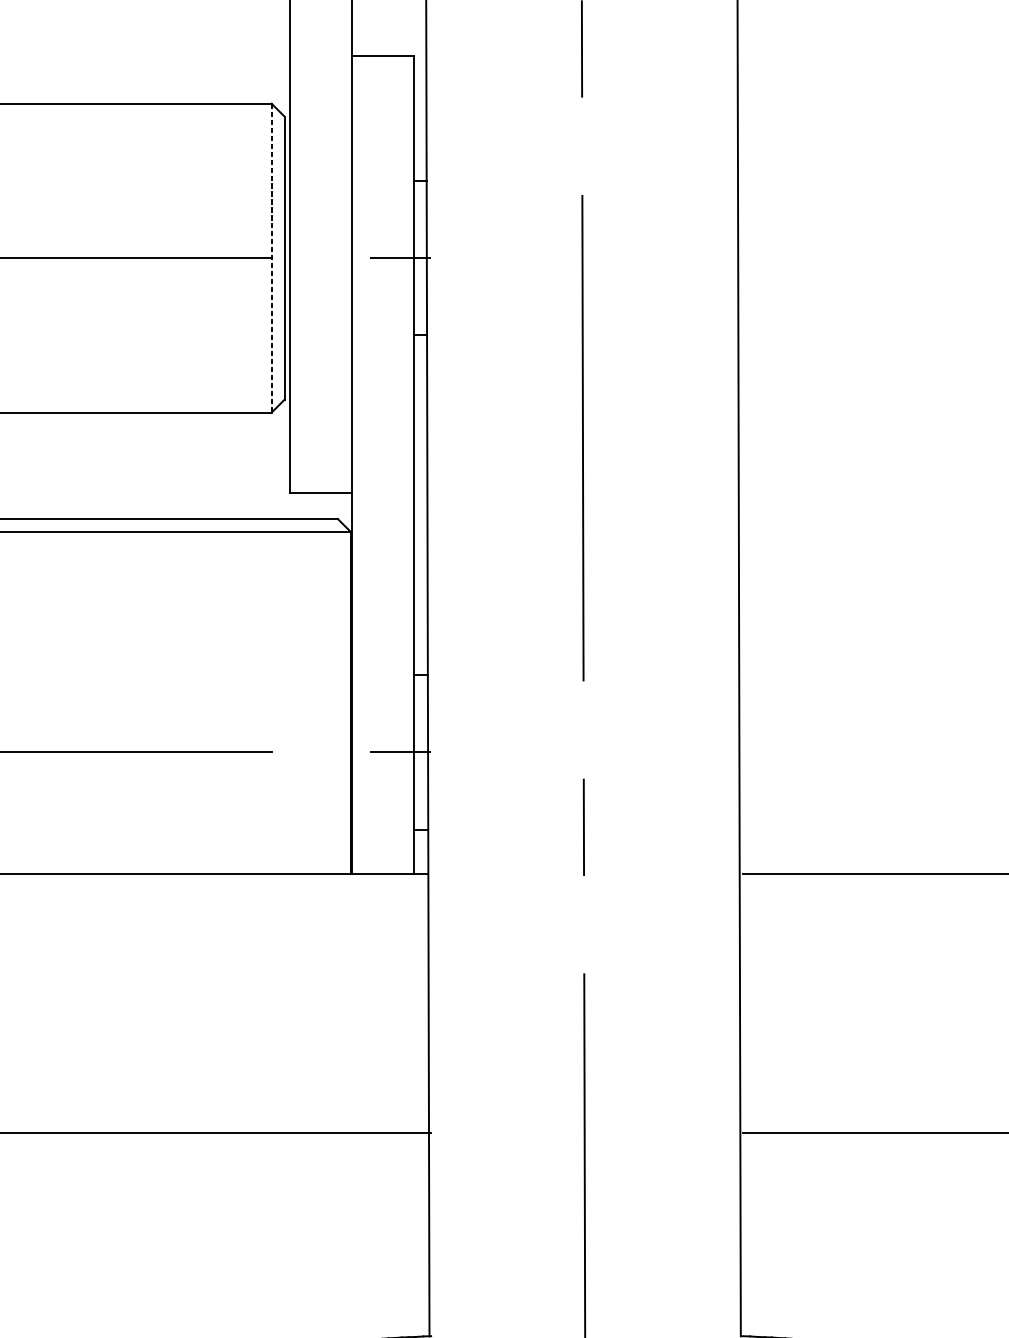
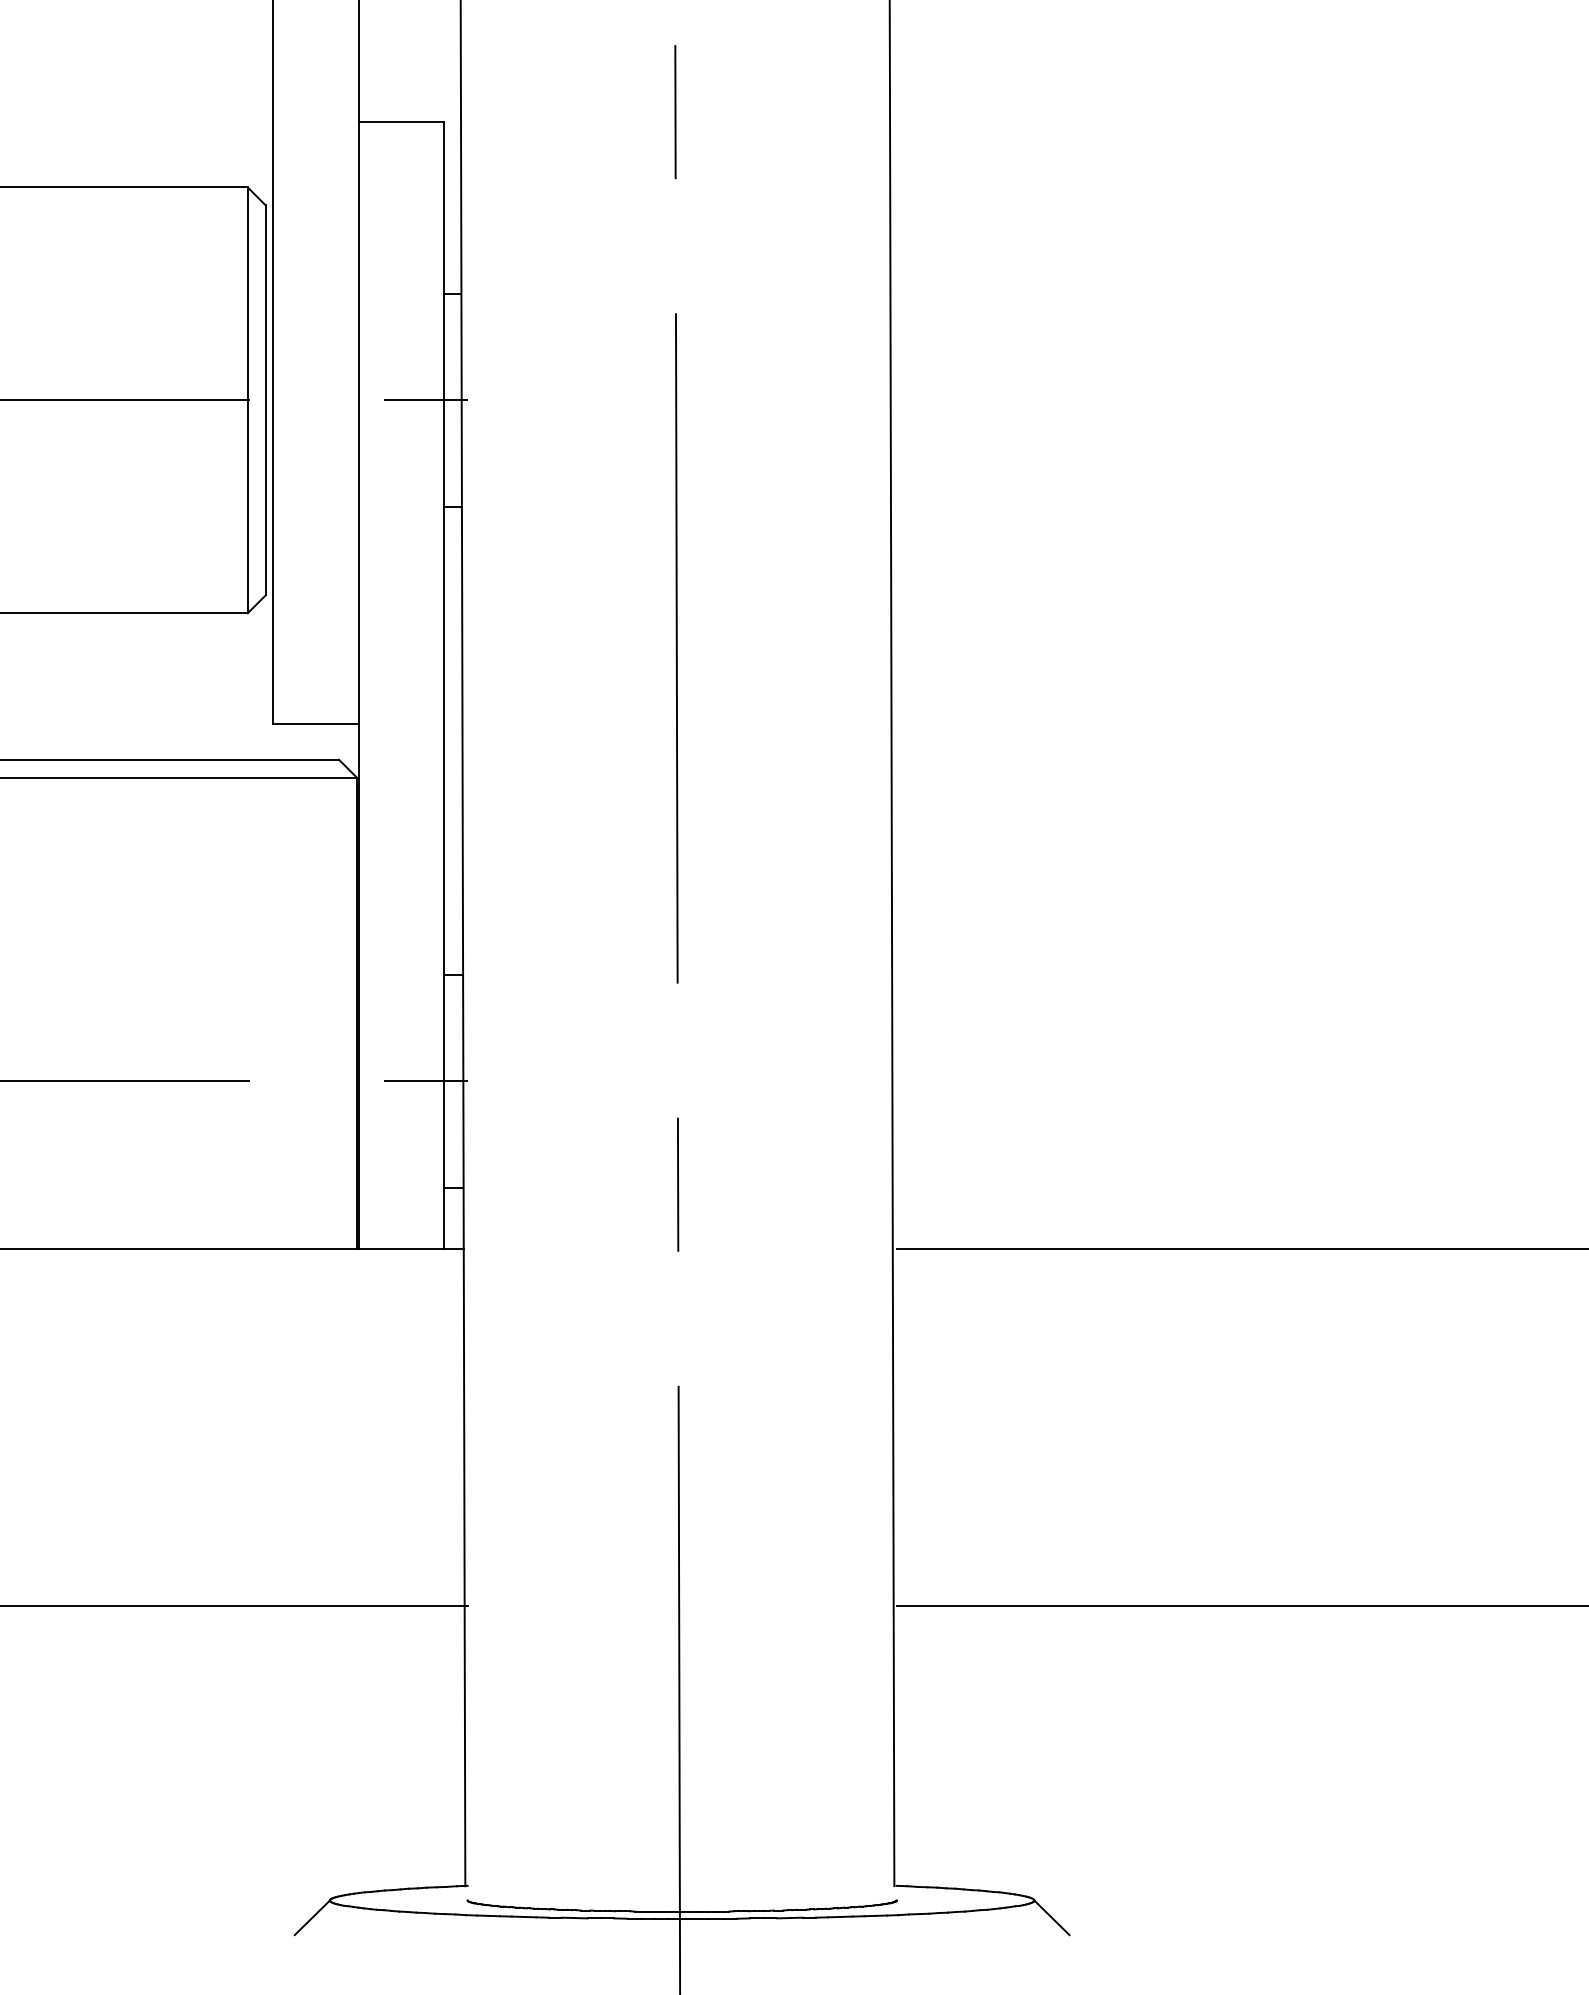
line: (271, 258) -> (247, 400), dashed -> solid

